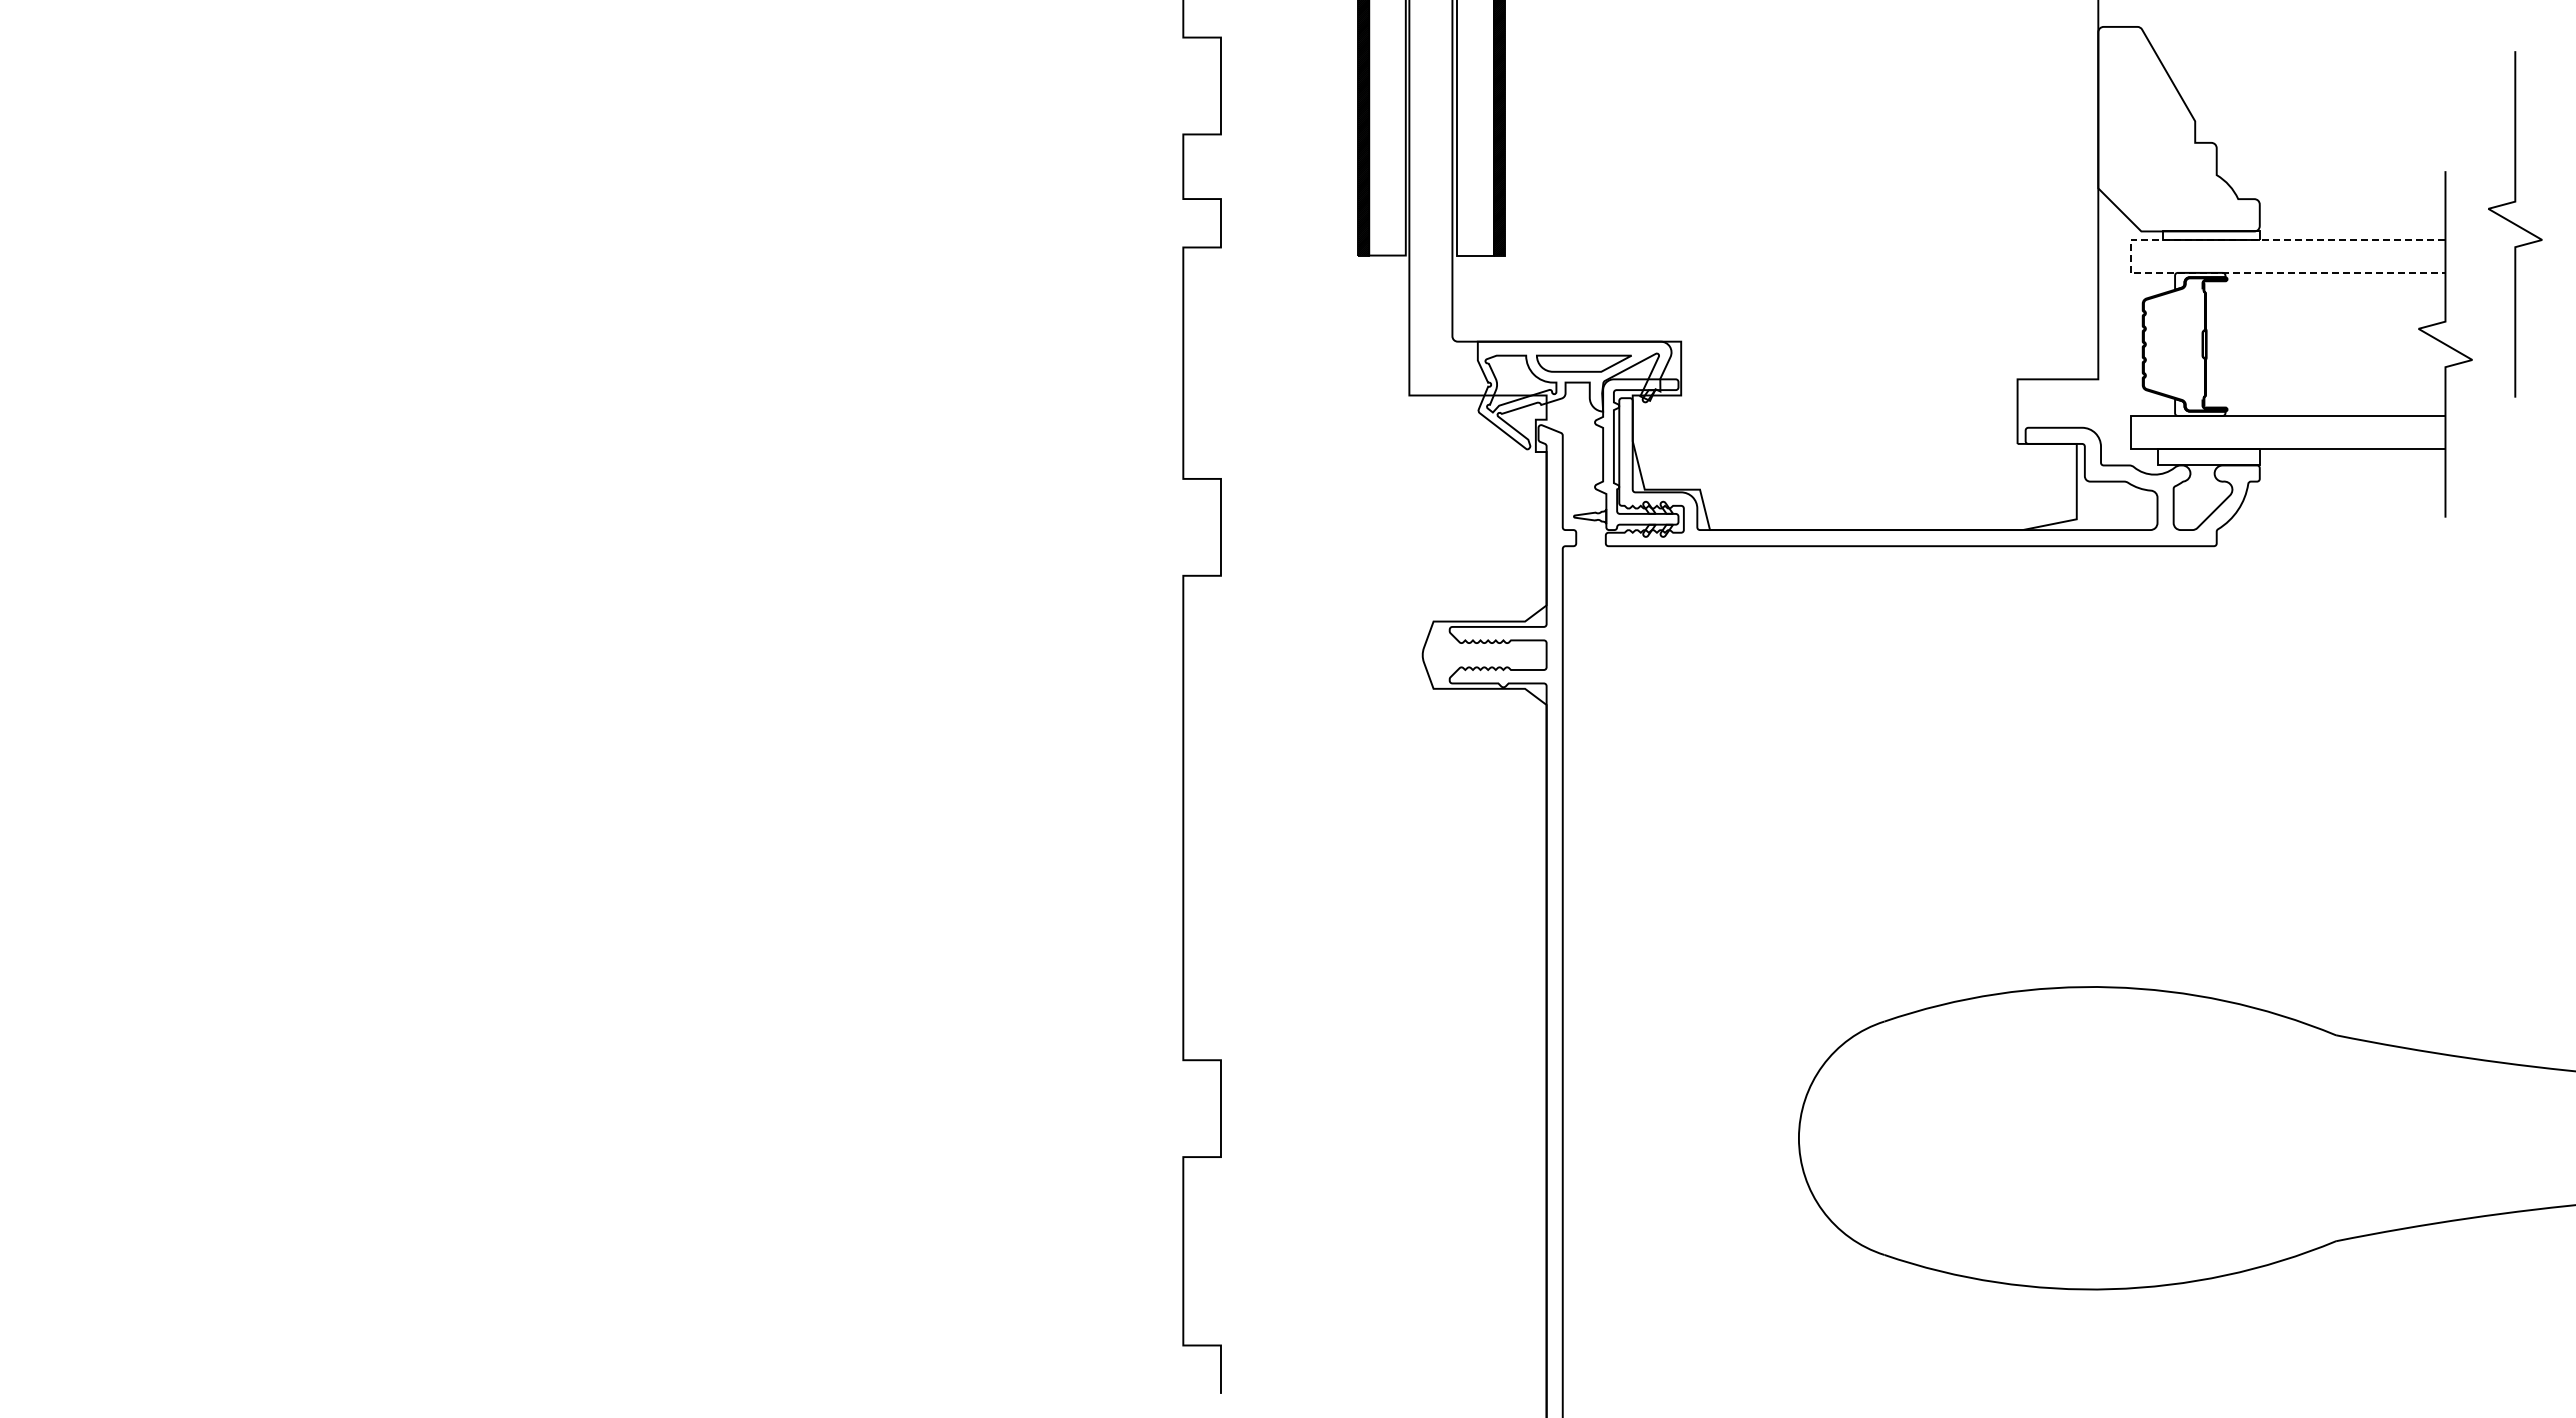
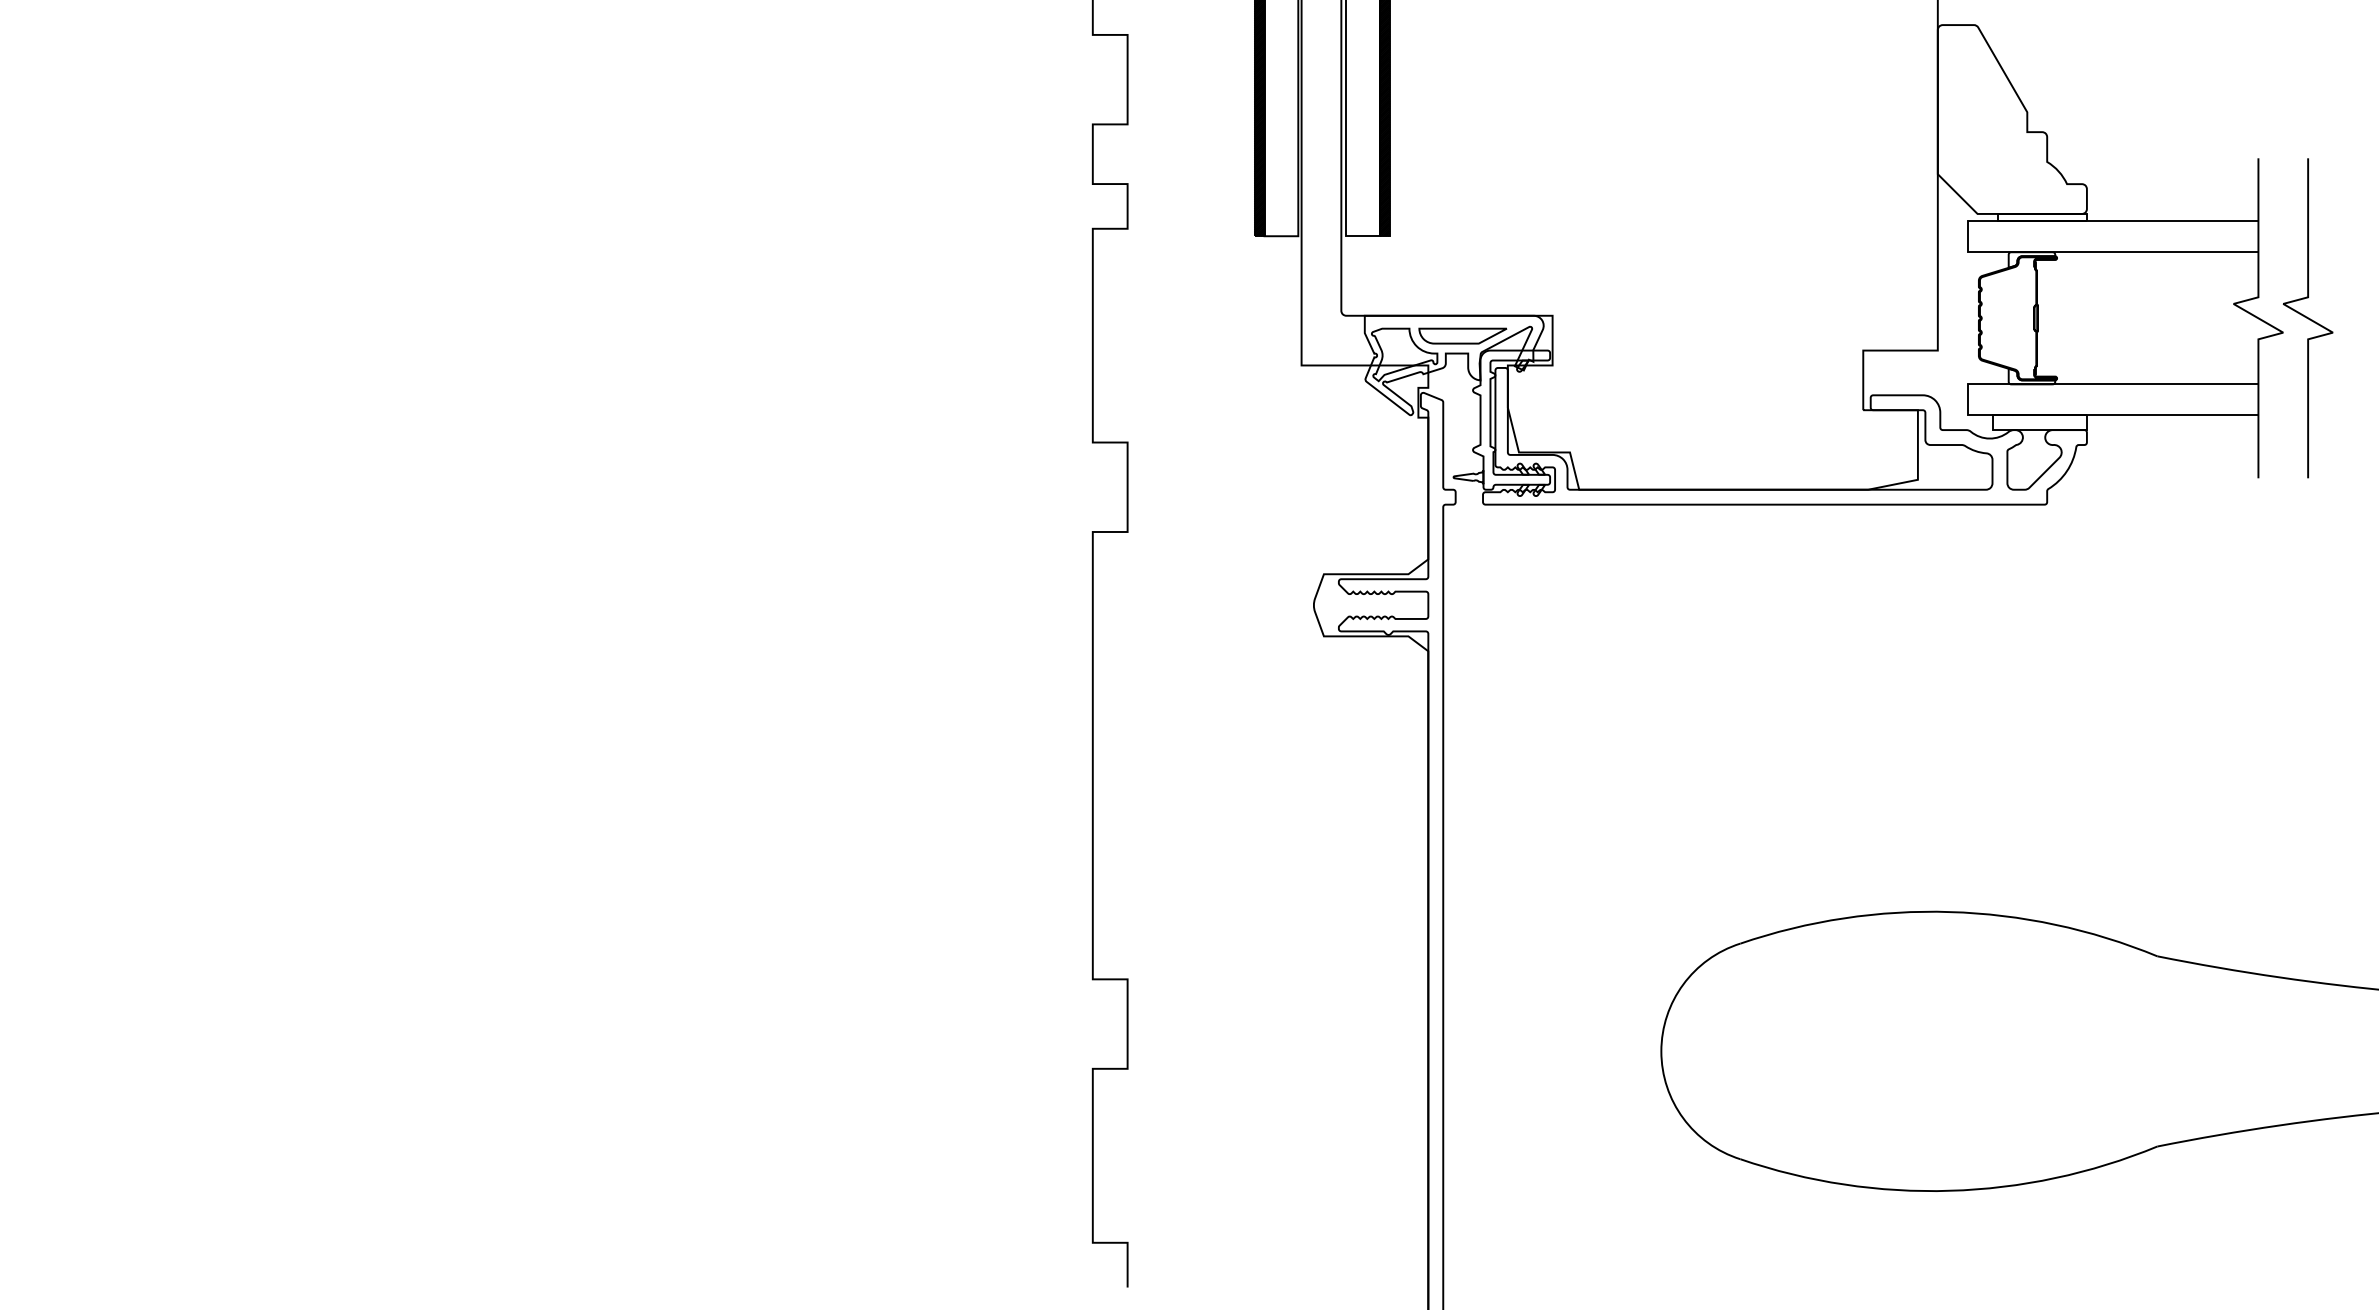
curve: (2515, 224) -> (2308, 318), moved
line: (2130, 256) -> (1967, 237), dashed -> solid

